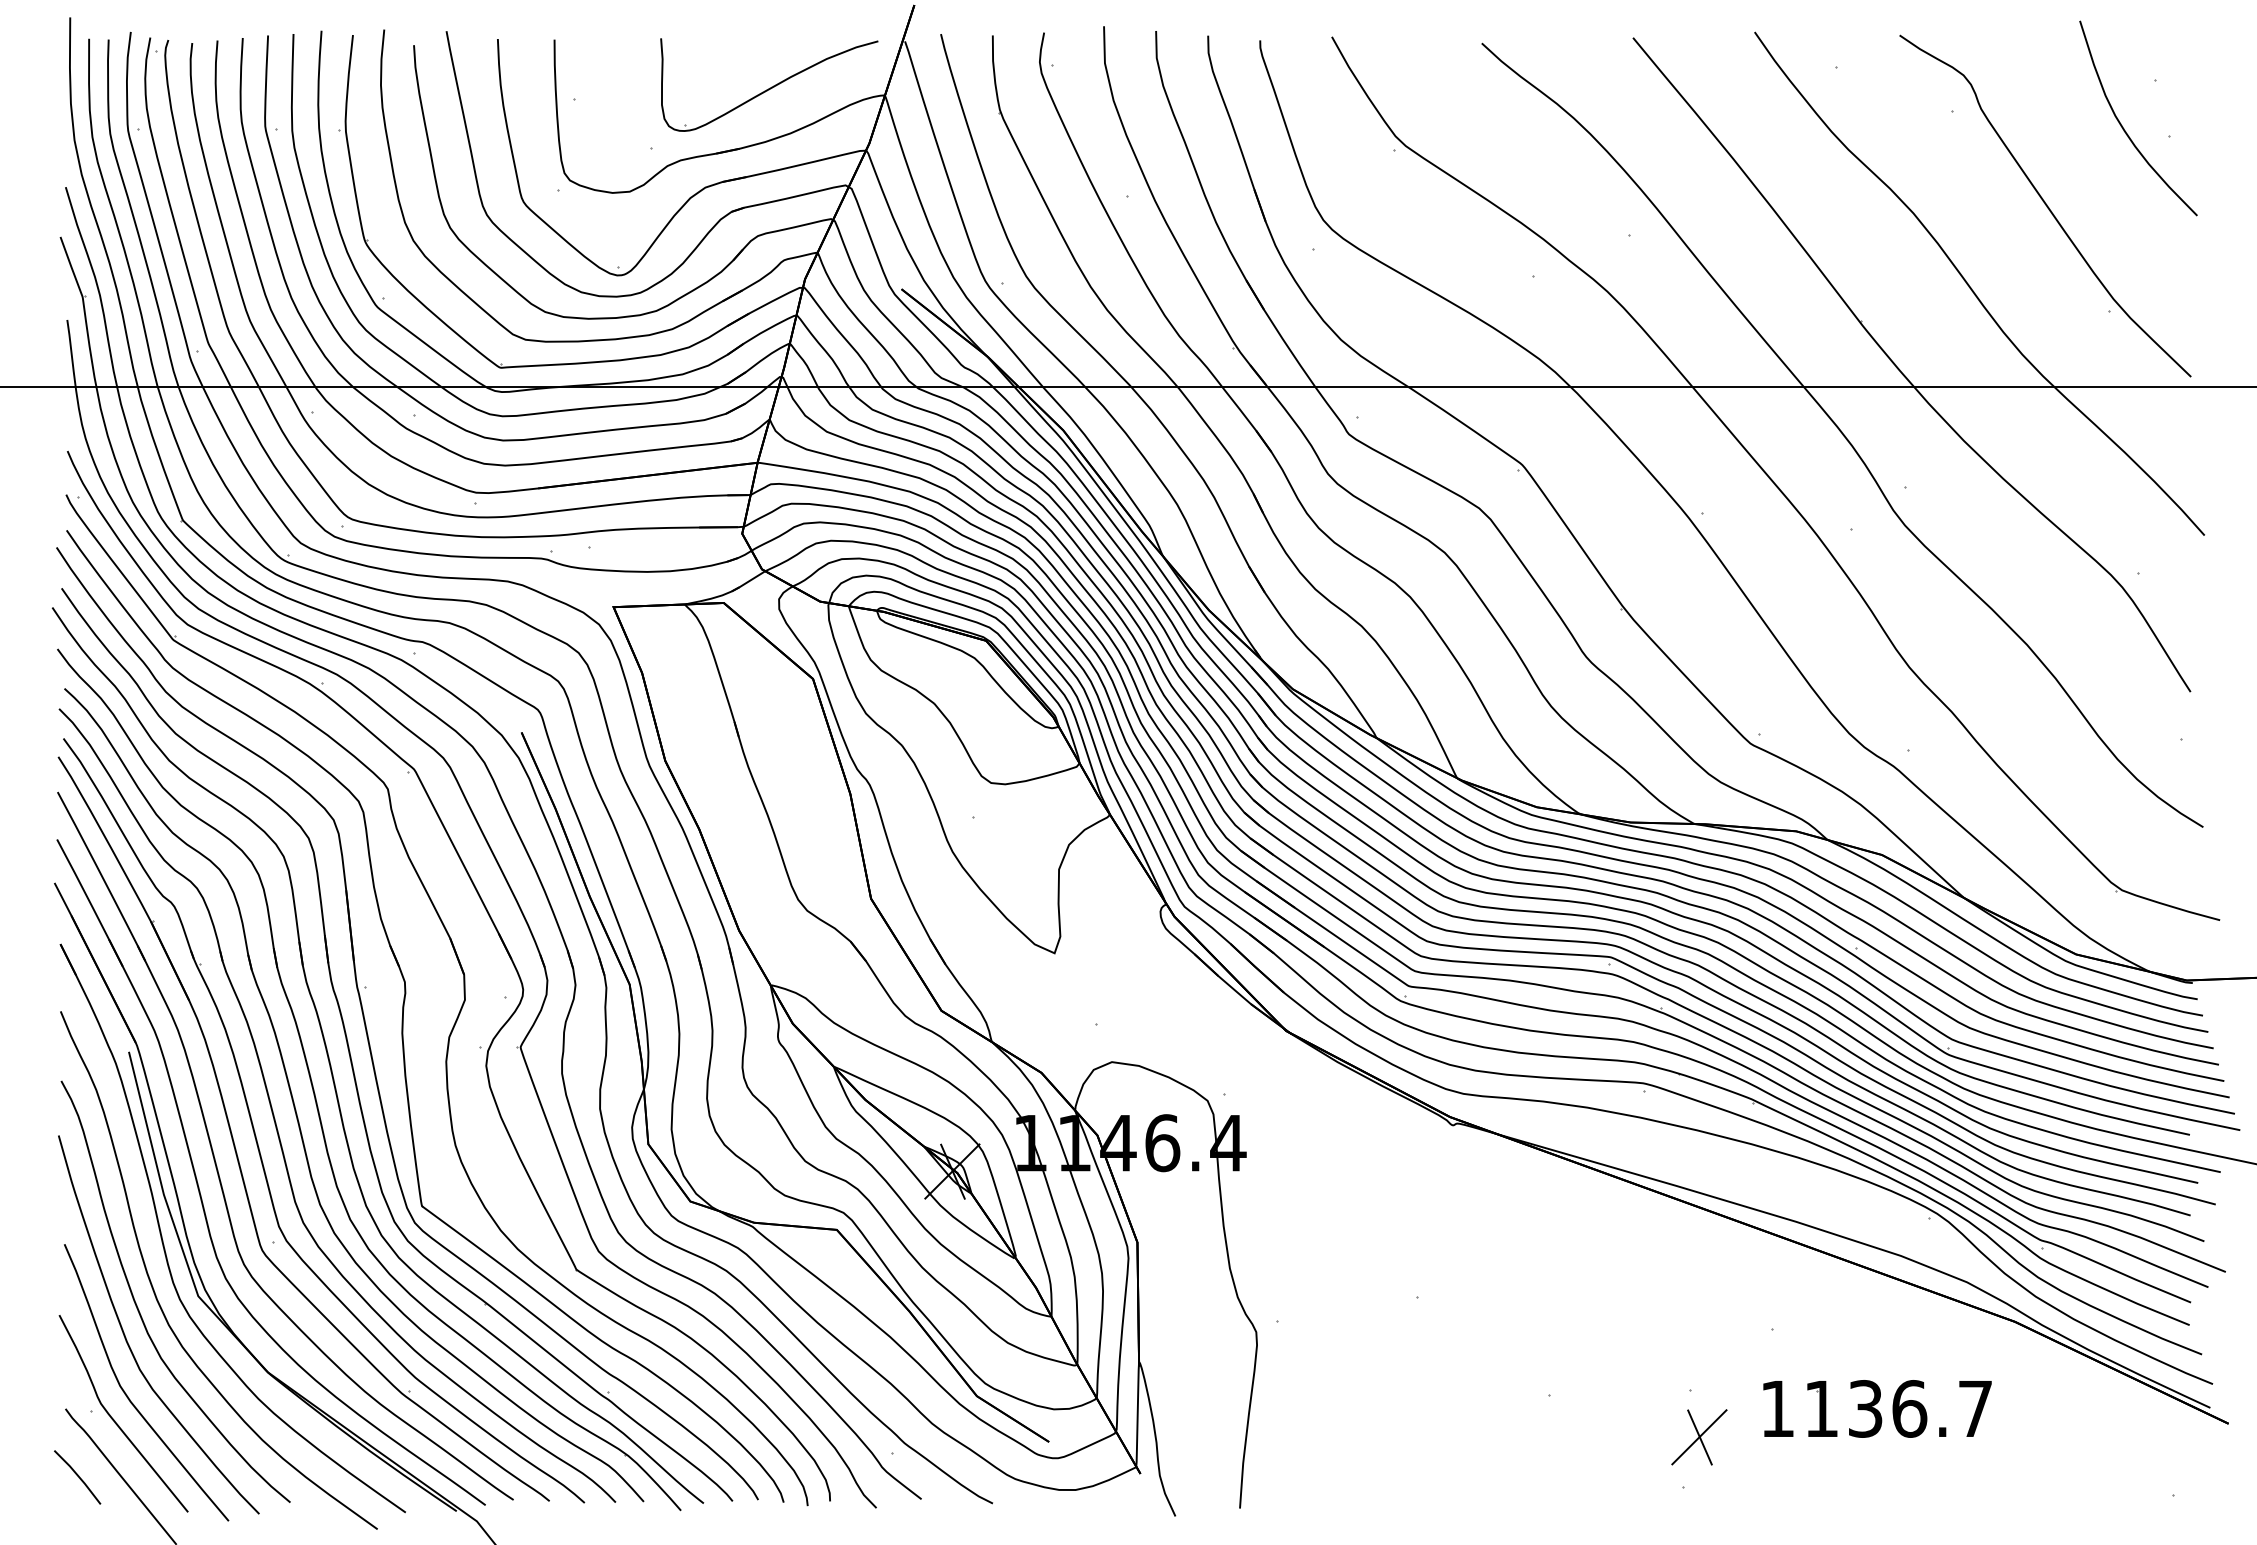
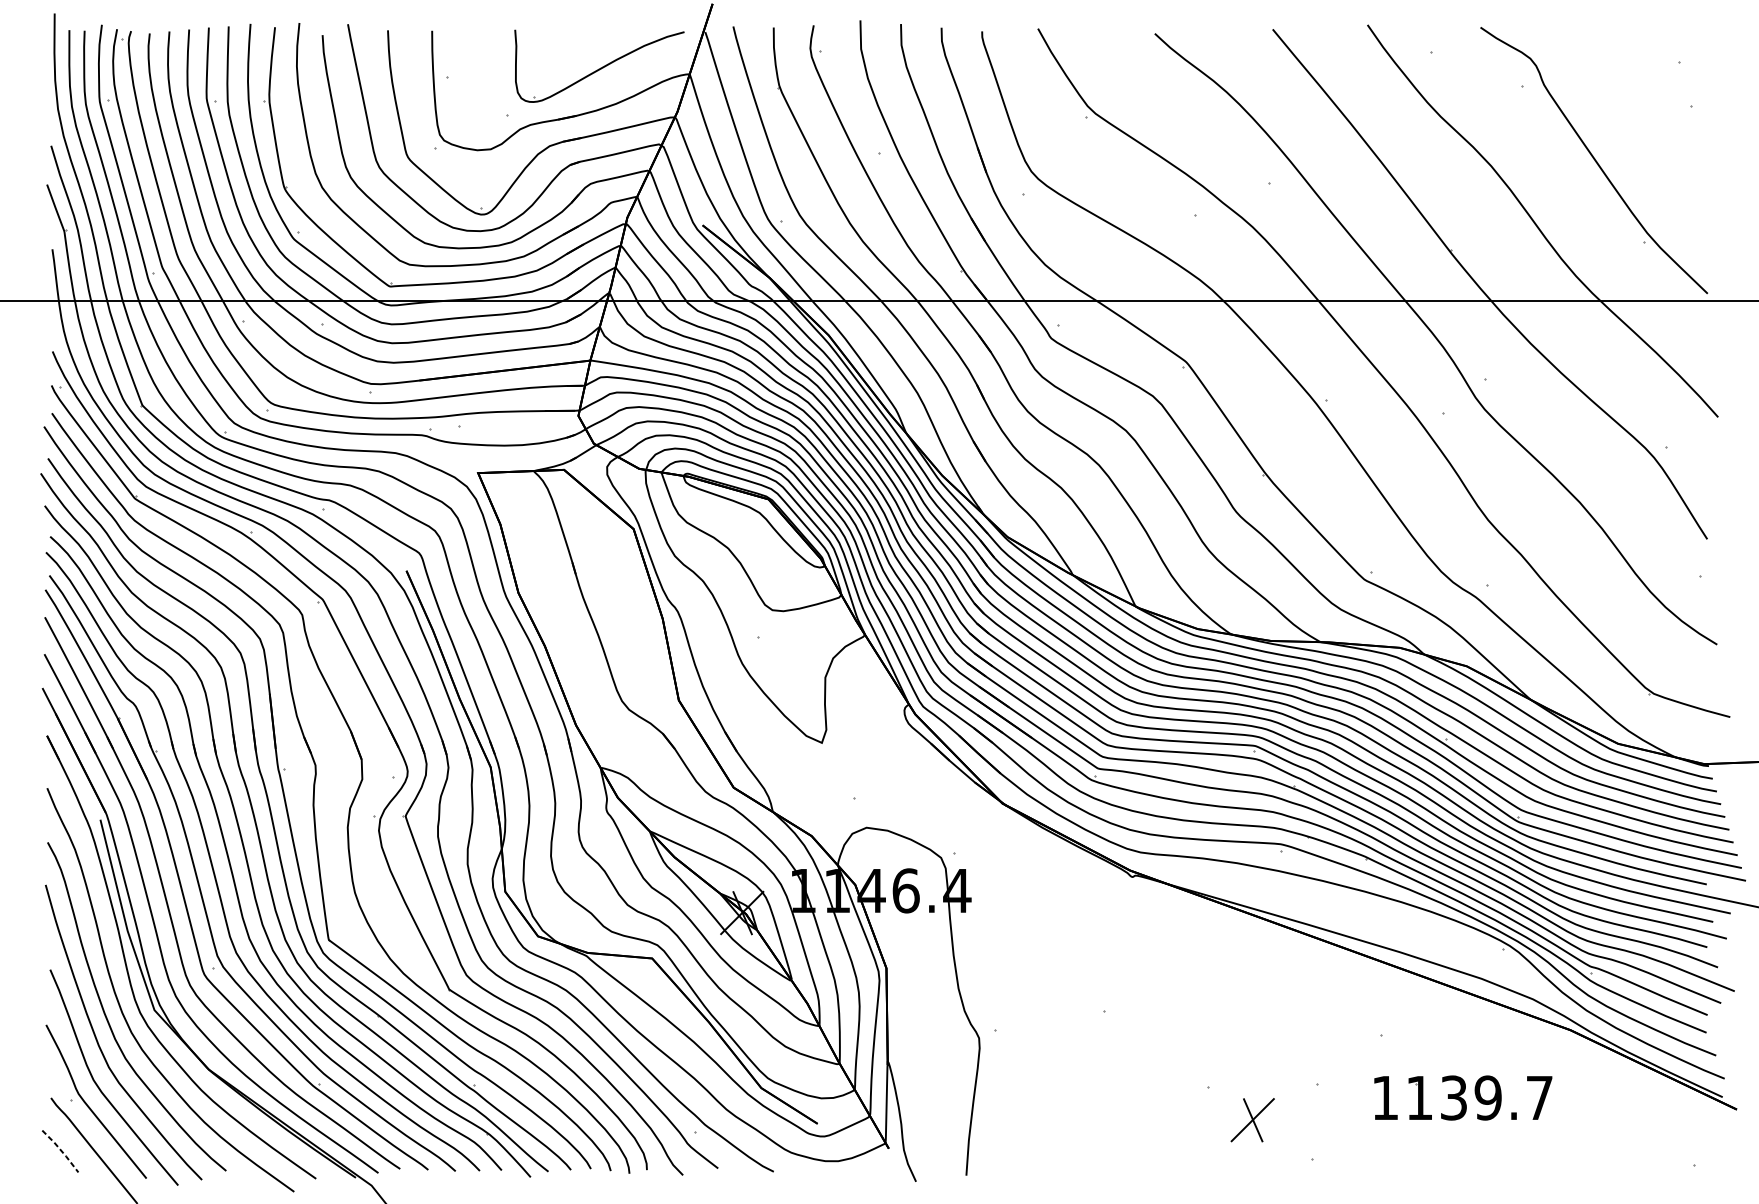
curve: (2124, 128) -> (1655, 100), removed
text: (1909, 1408) -> (1488, 1097), 1136.7 -> 1139.7
part: (1699, 1437) -> (1252, 1120), moved
line: (78, 1476) -> (61, 1150), solid -> dashed

